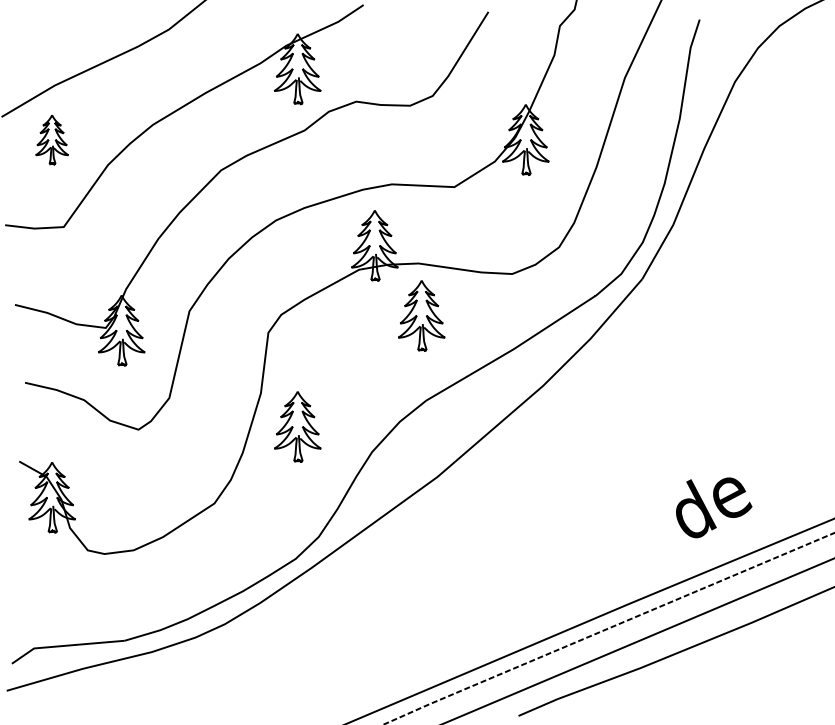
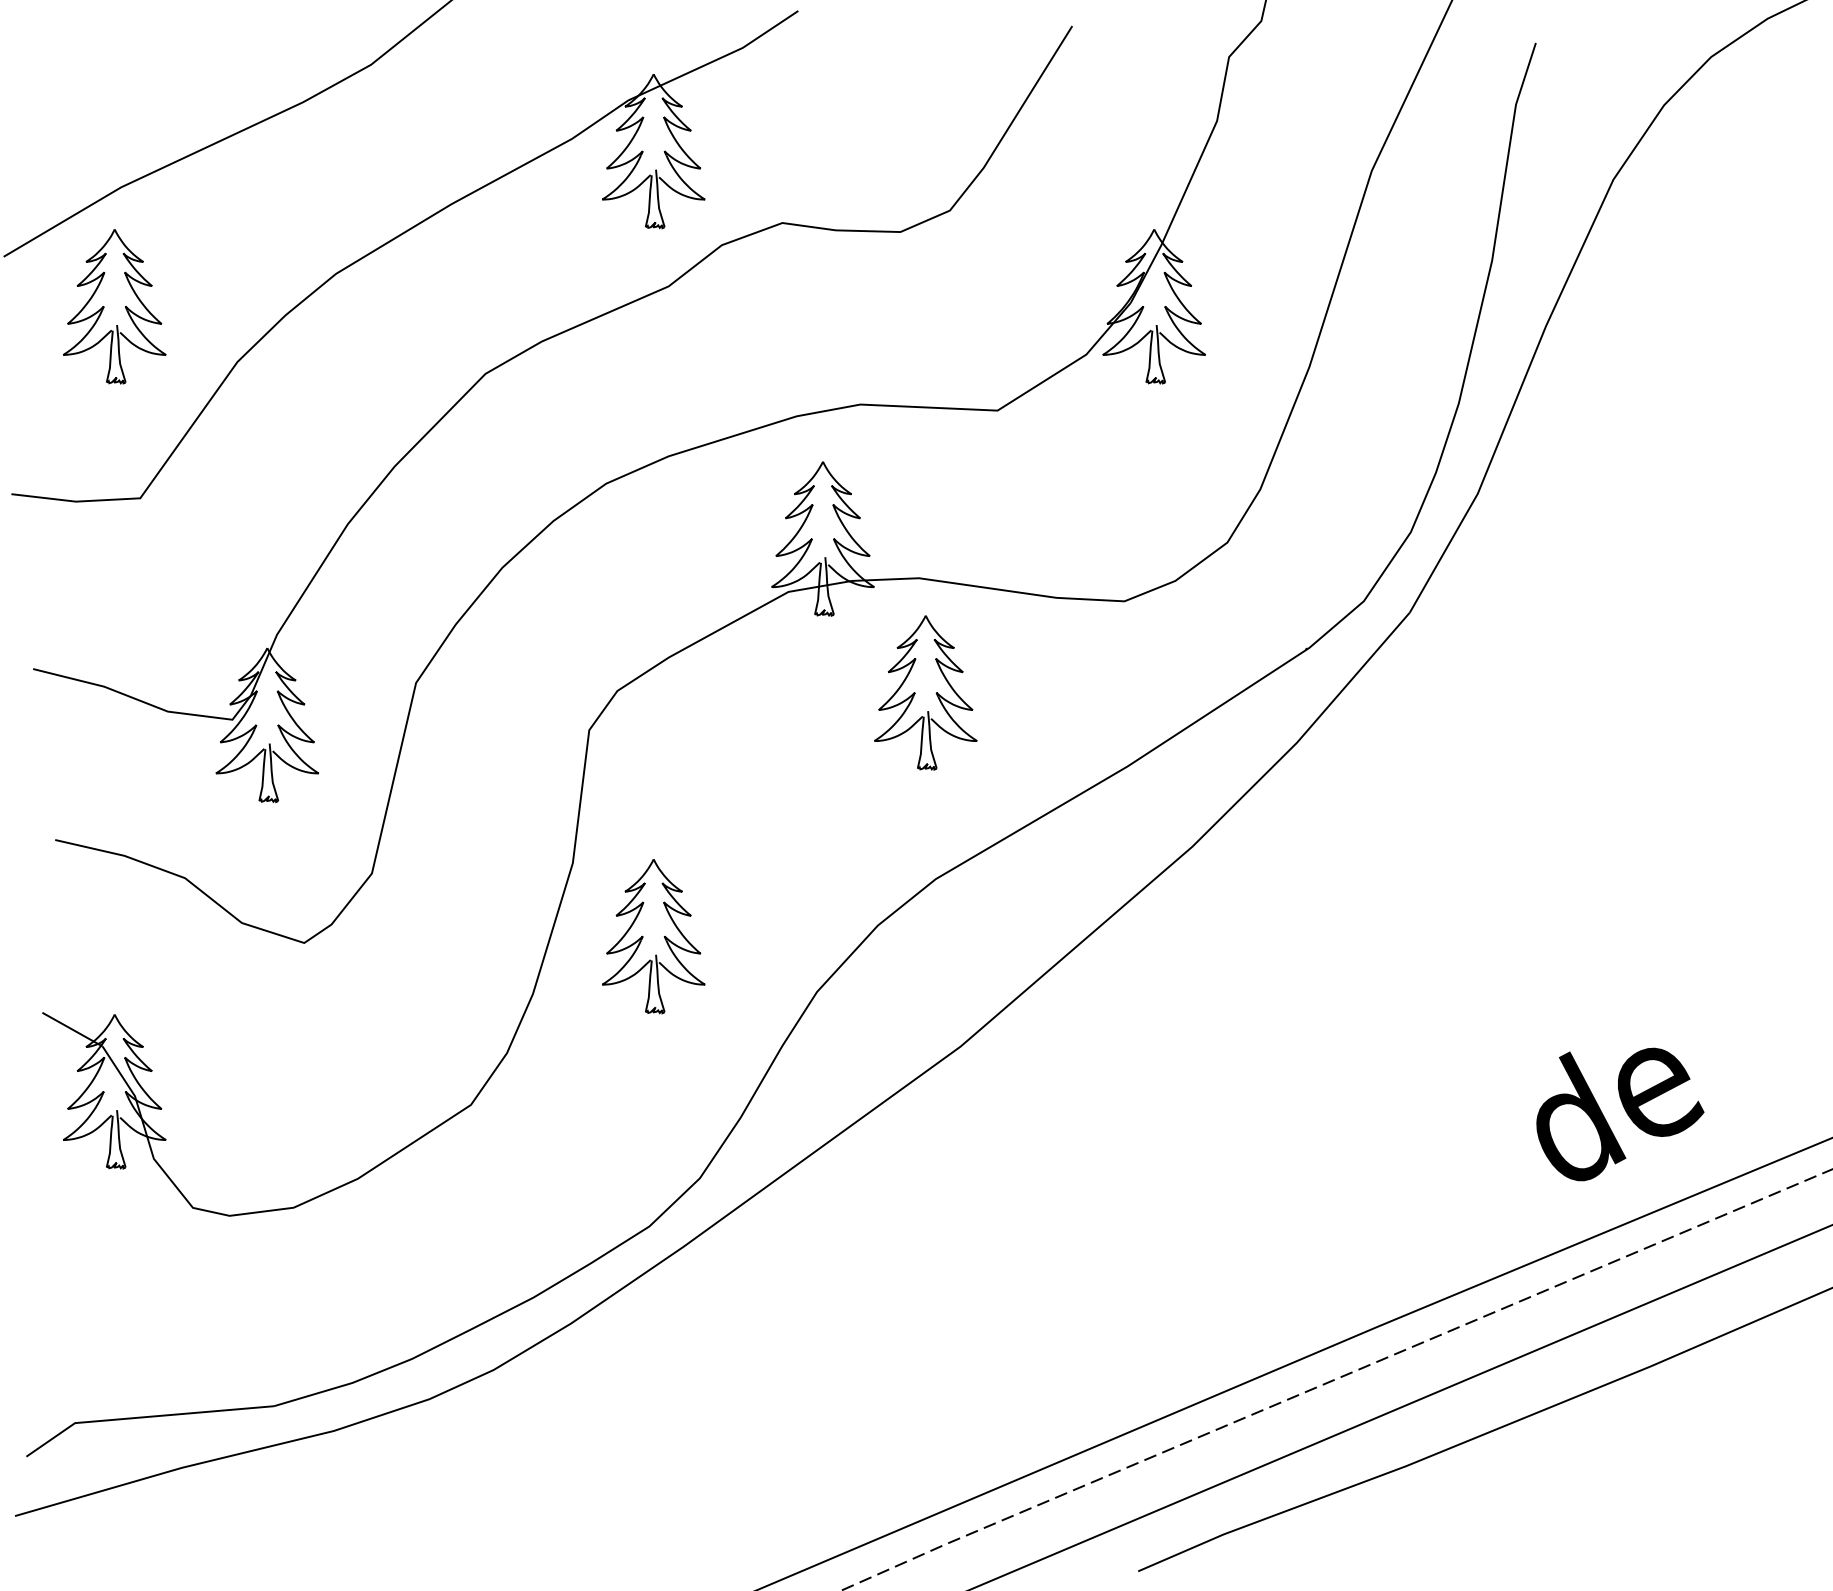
part: (51, 139) -> (113, 306), size x1.43
text: (714, 507) -> (1620, 1113), moved

